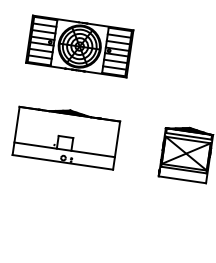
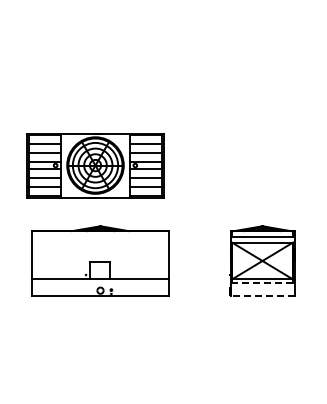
part: (79, 46) -> (95, 165), moved
line: (183, 170) -> (262, 283), solid -> dashed
line: (182, 179) -> (262, 296), solid -> dashed

